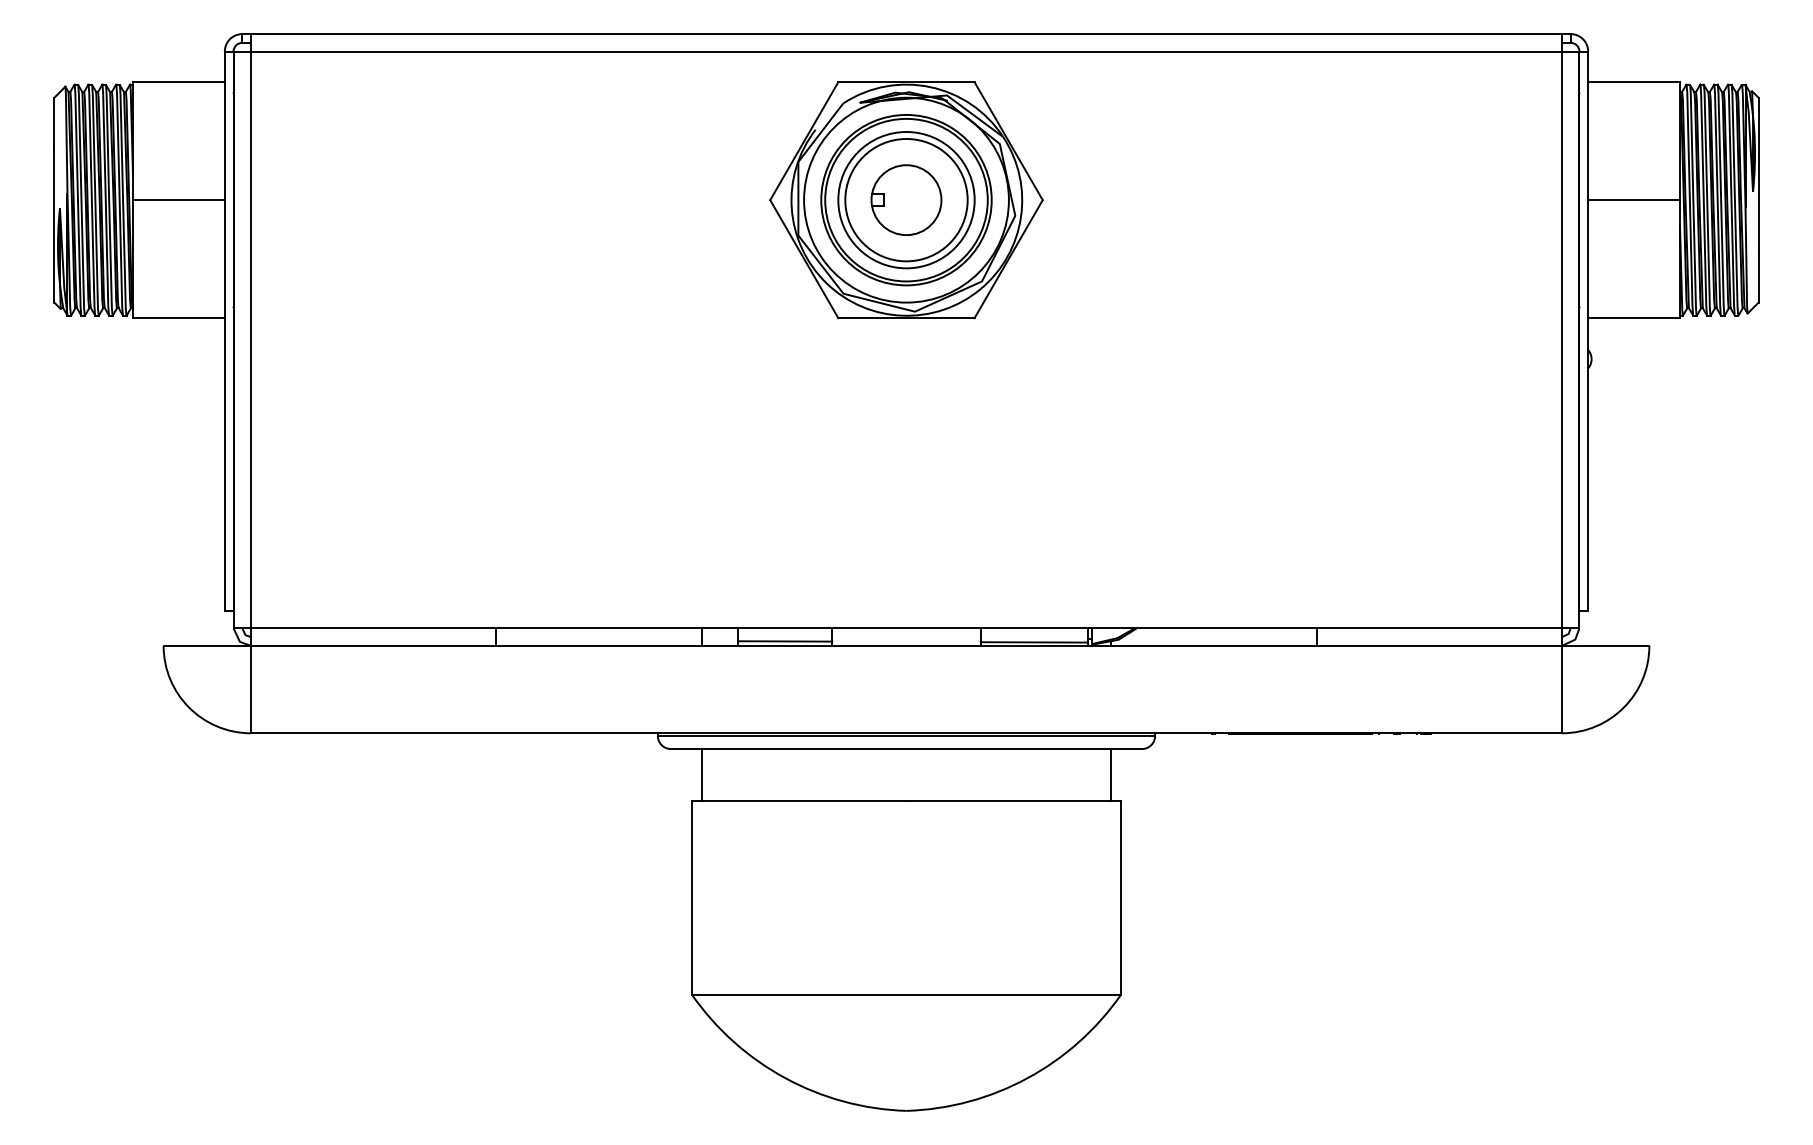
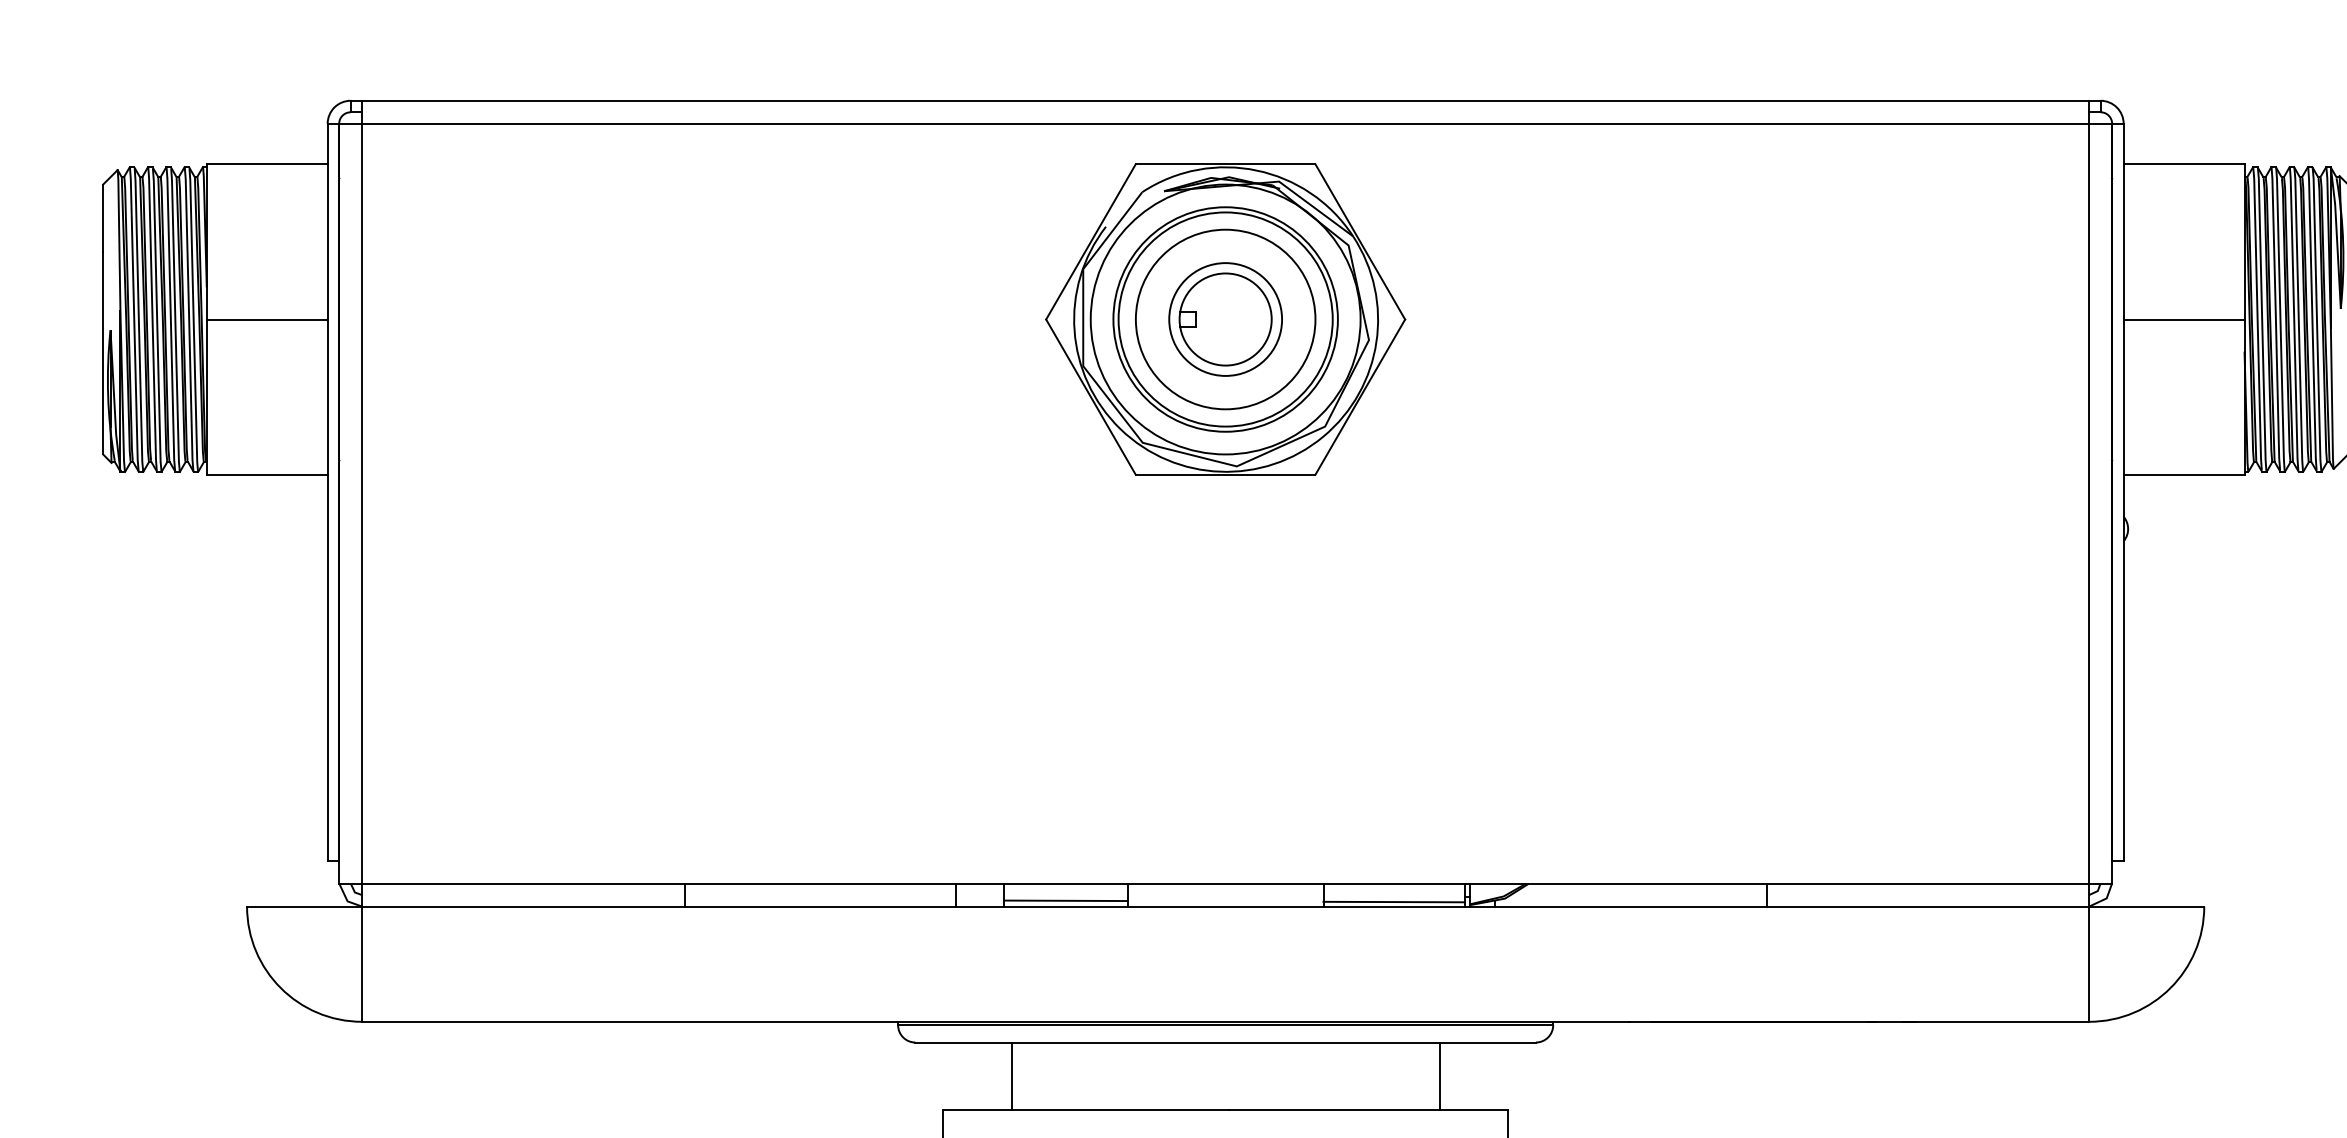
circle: (906, 200) -> (1225, 319), size x0.7
line: (701, 774) -> (1010, 1076), moved
line: (1111, 774) -> (1440, 1076), moved

